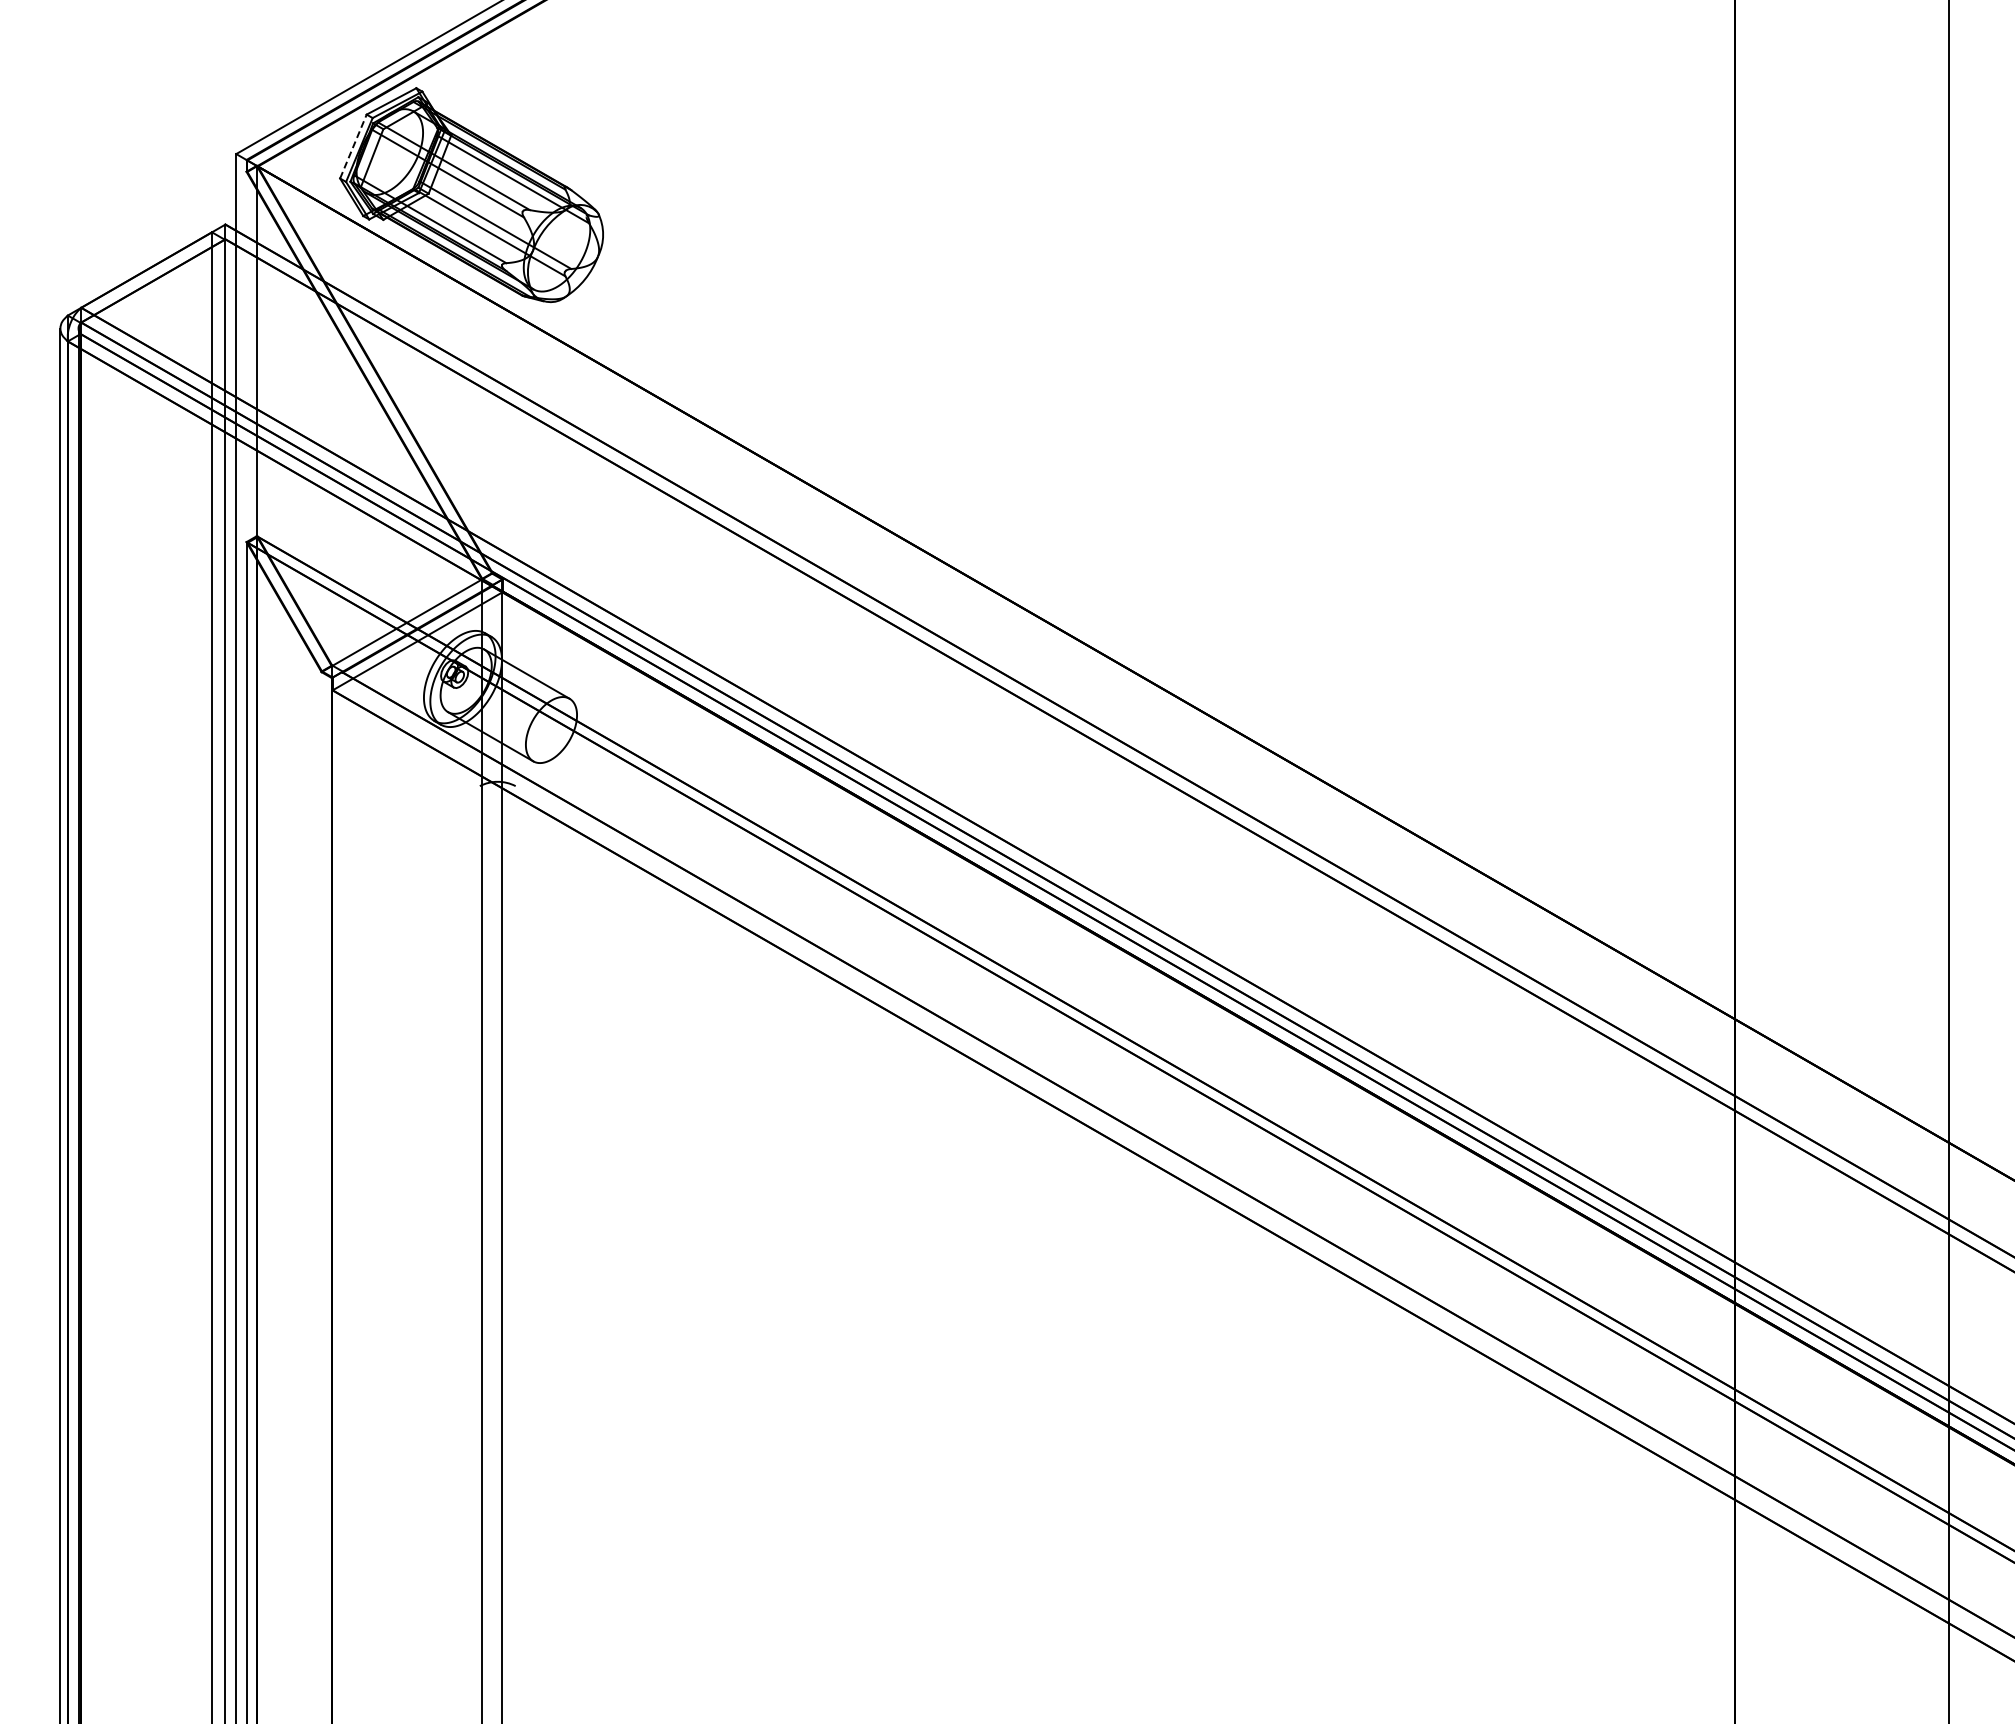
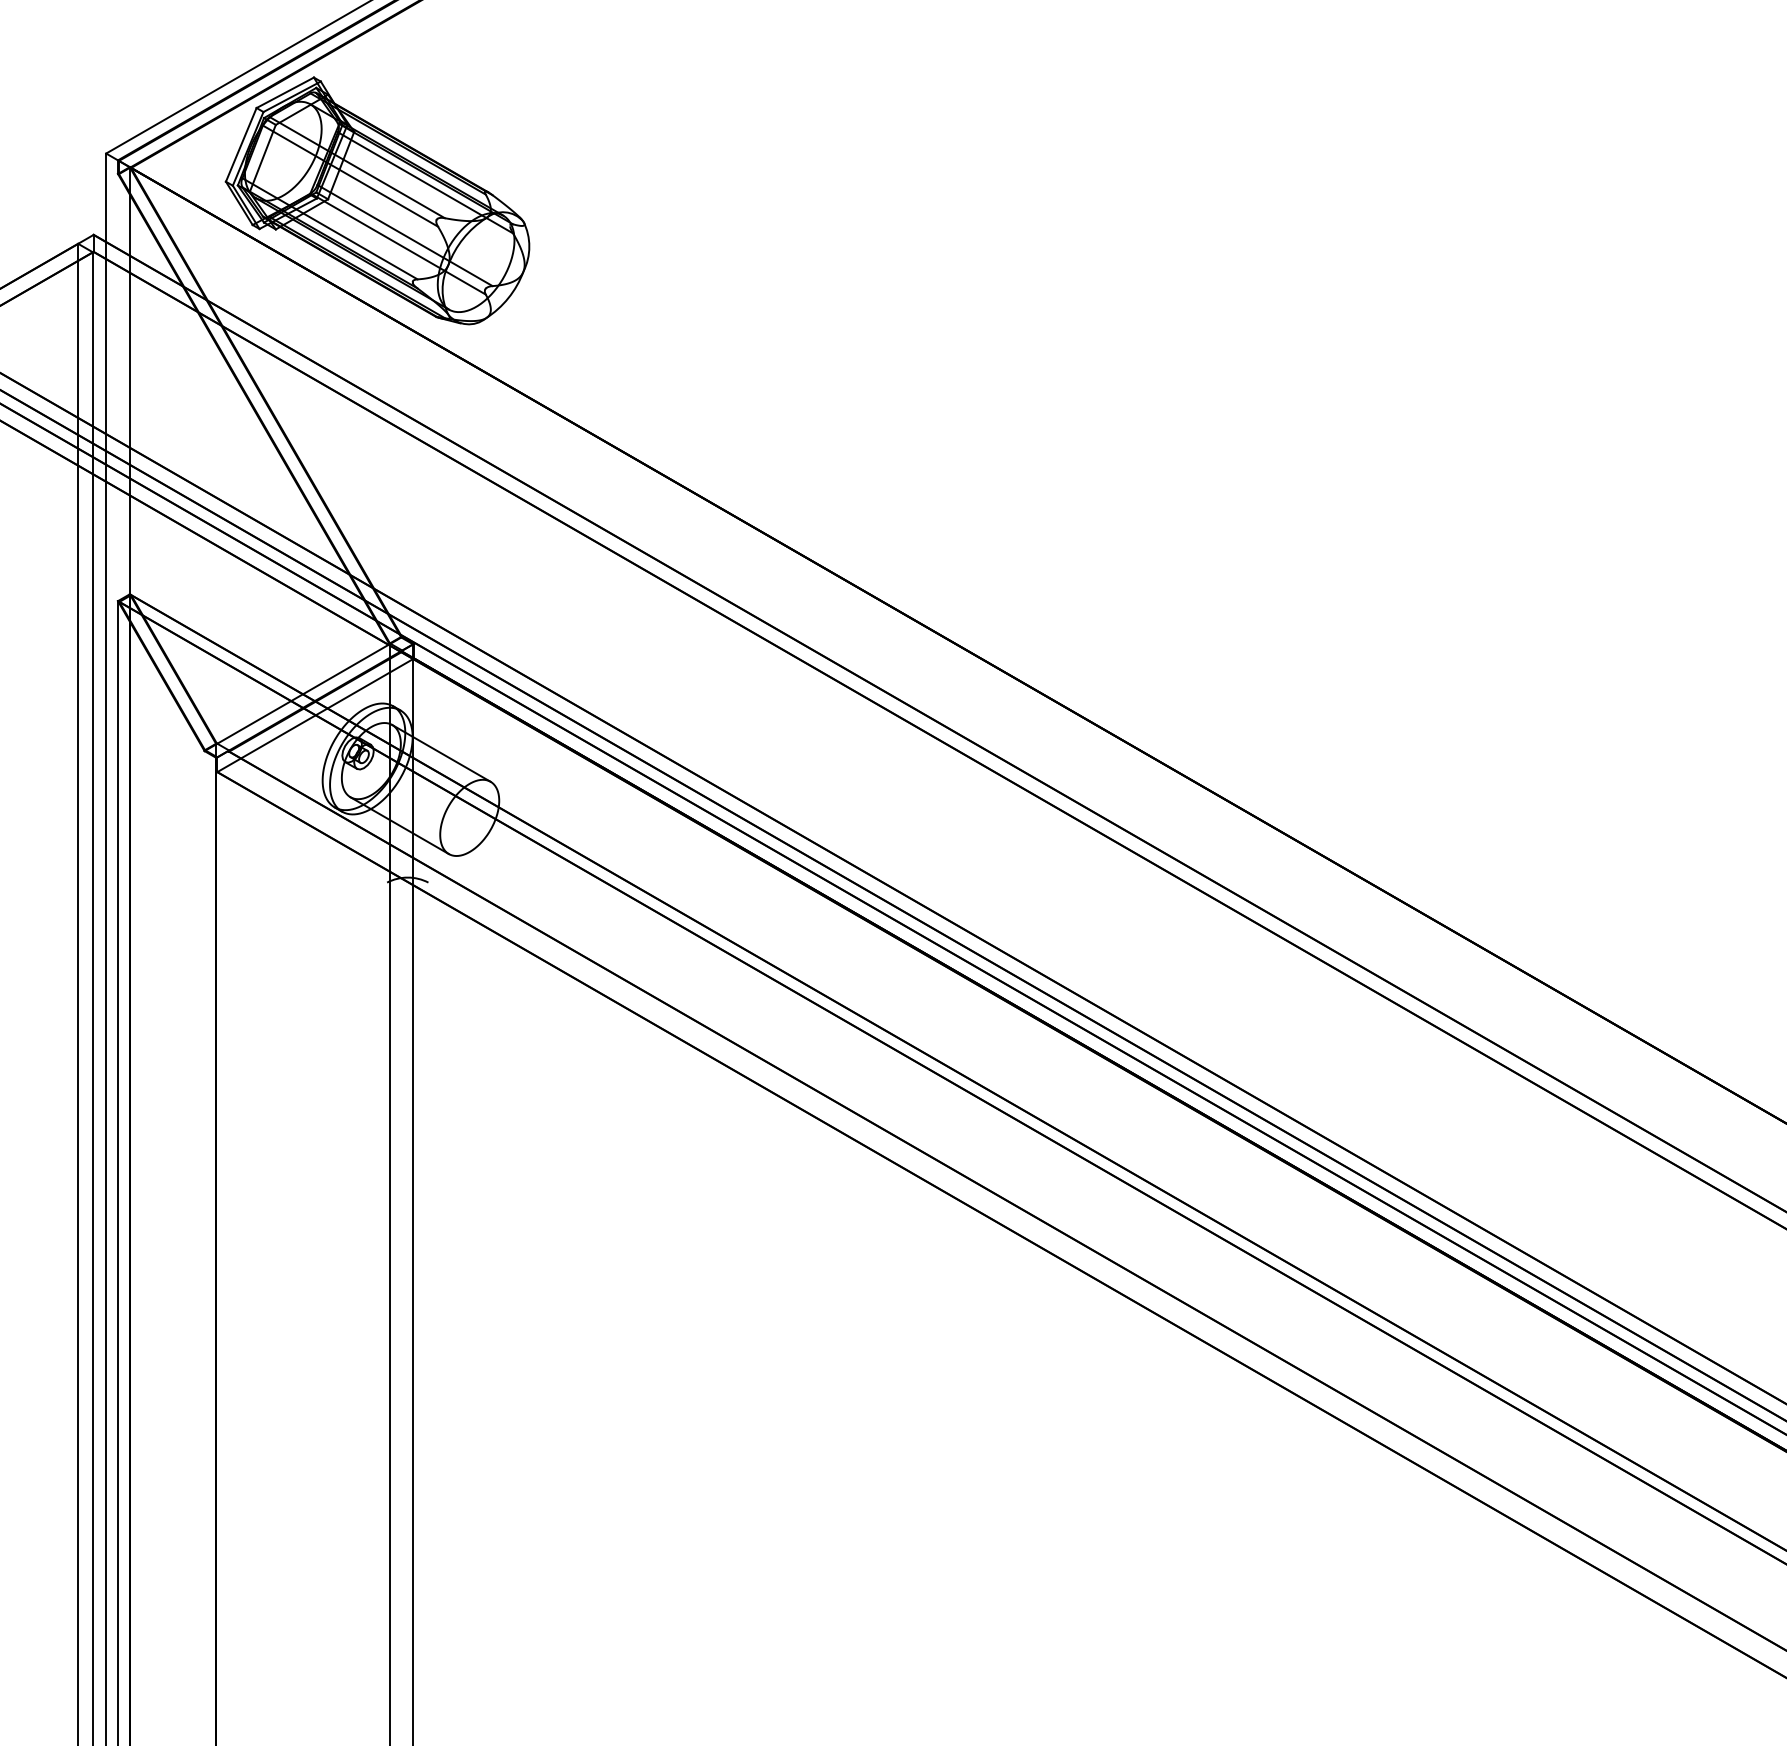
line: (353, 146) -> (241, 144), dashed -> solid

